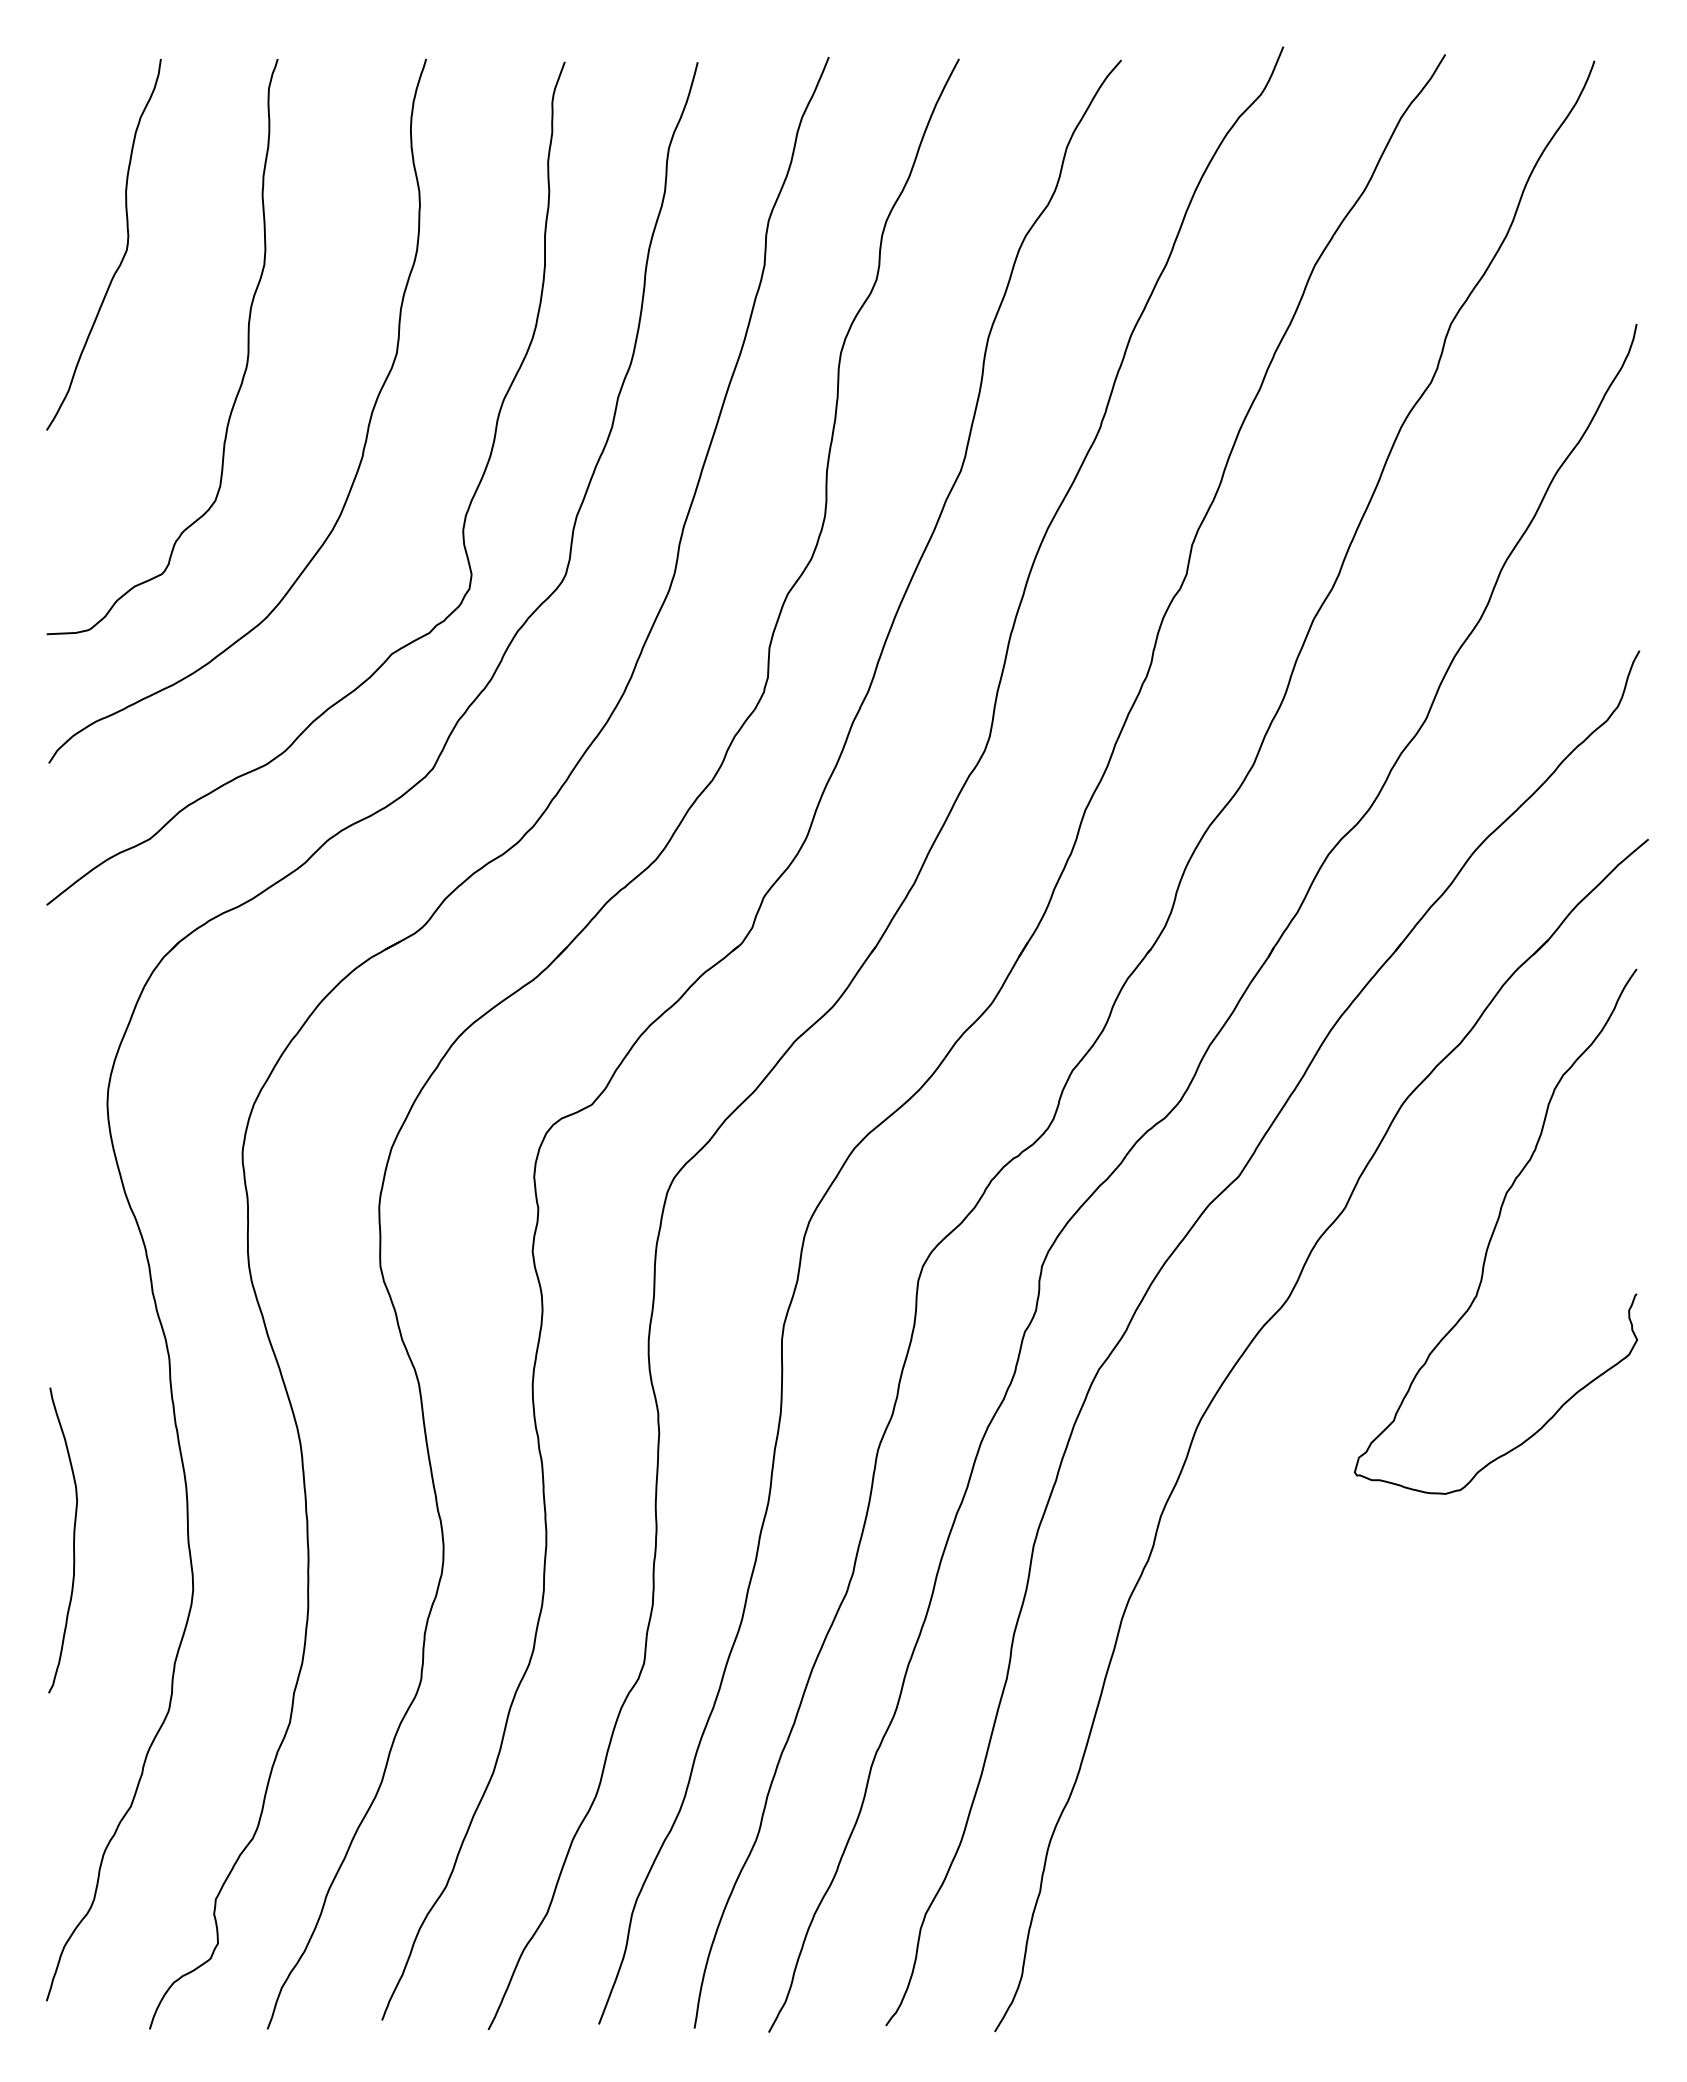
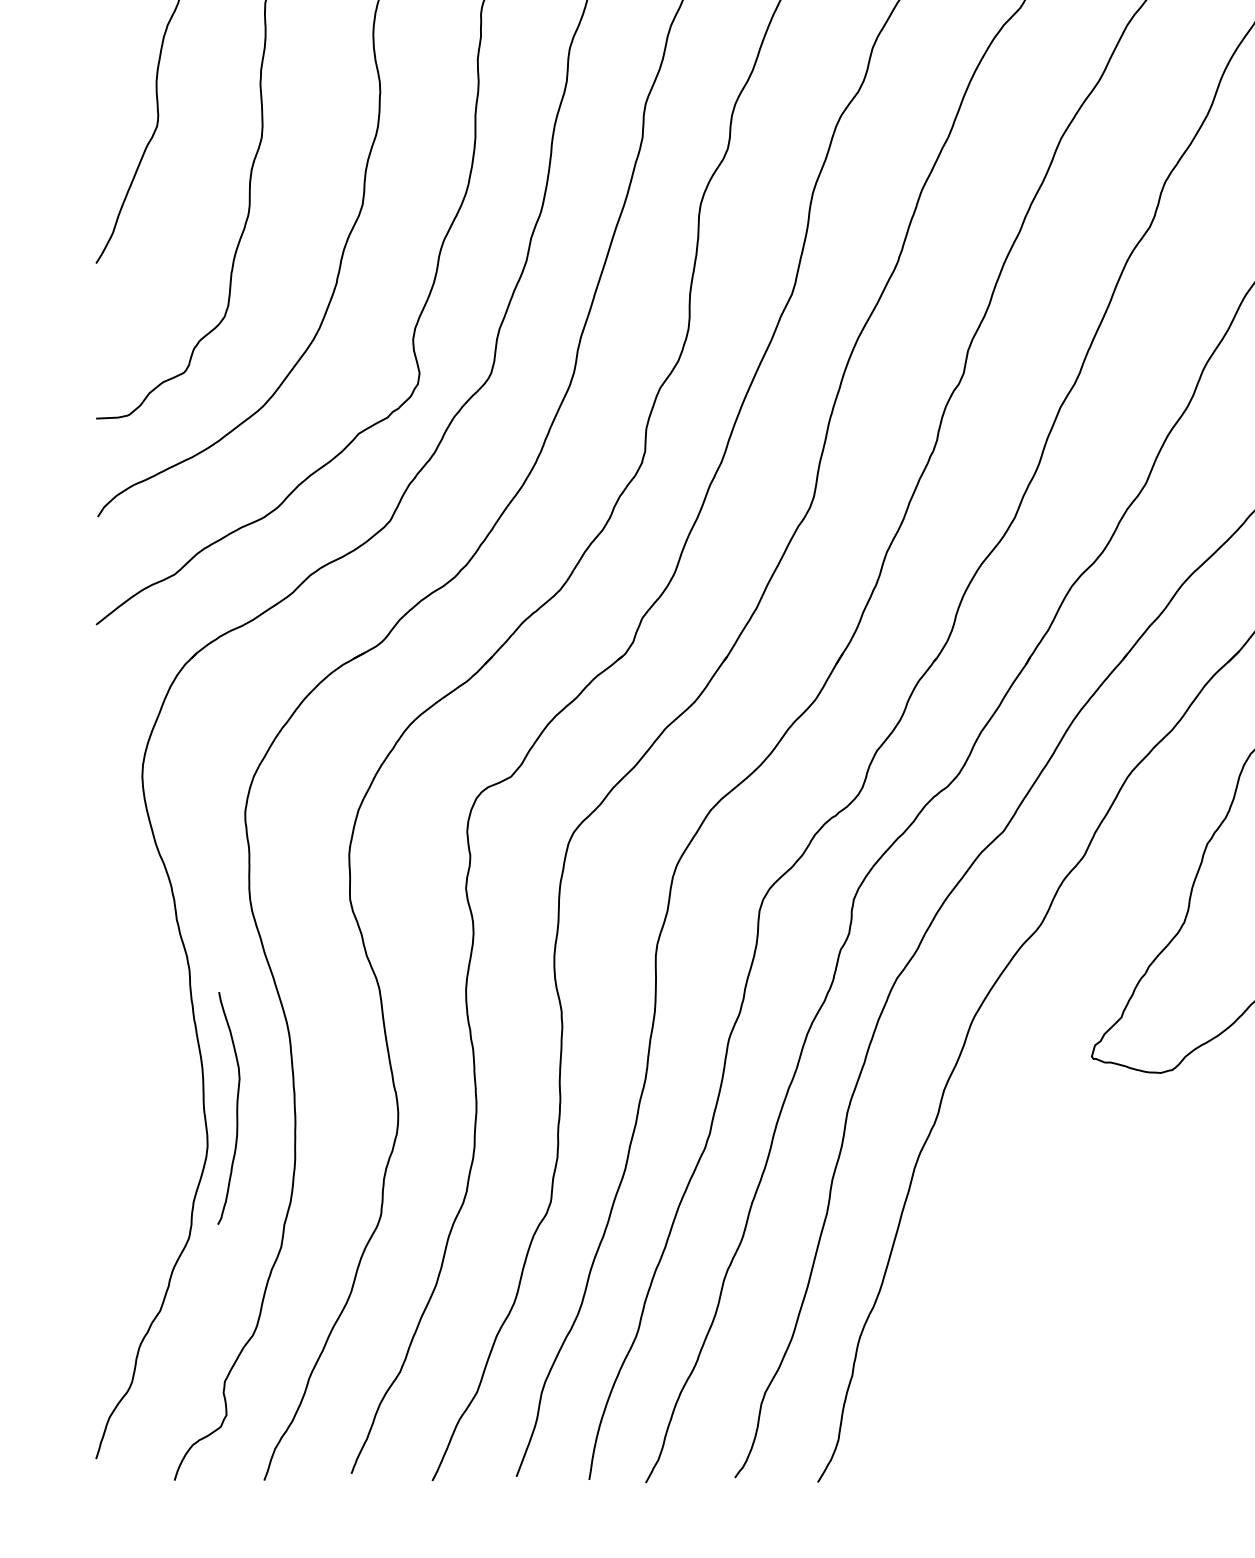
curve: (73, 1540) -> (236, 1108), moved

